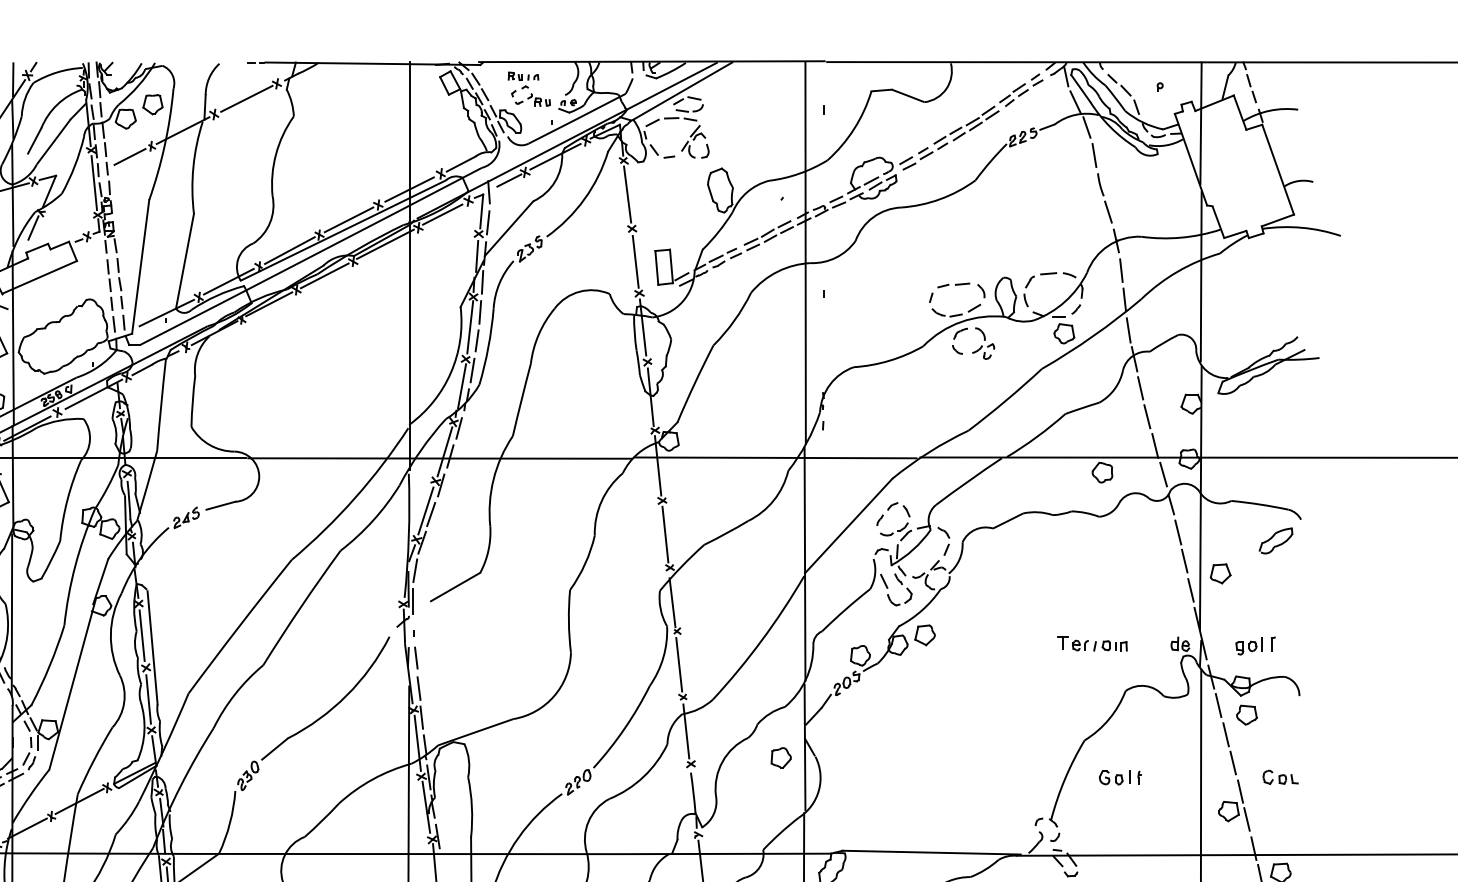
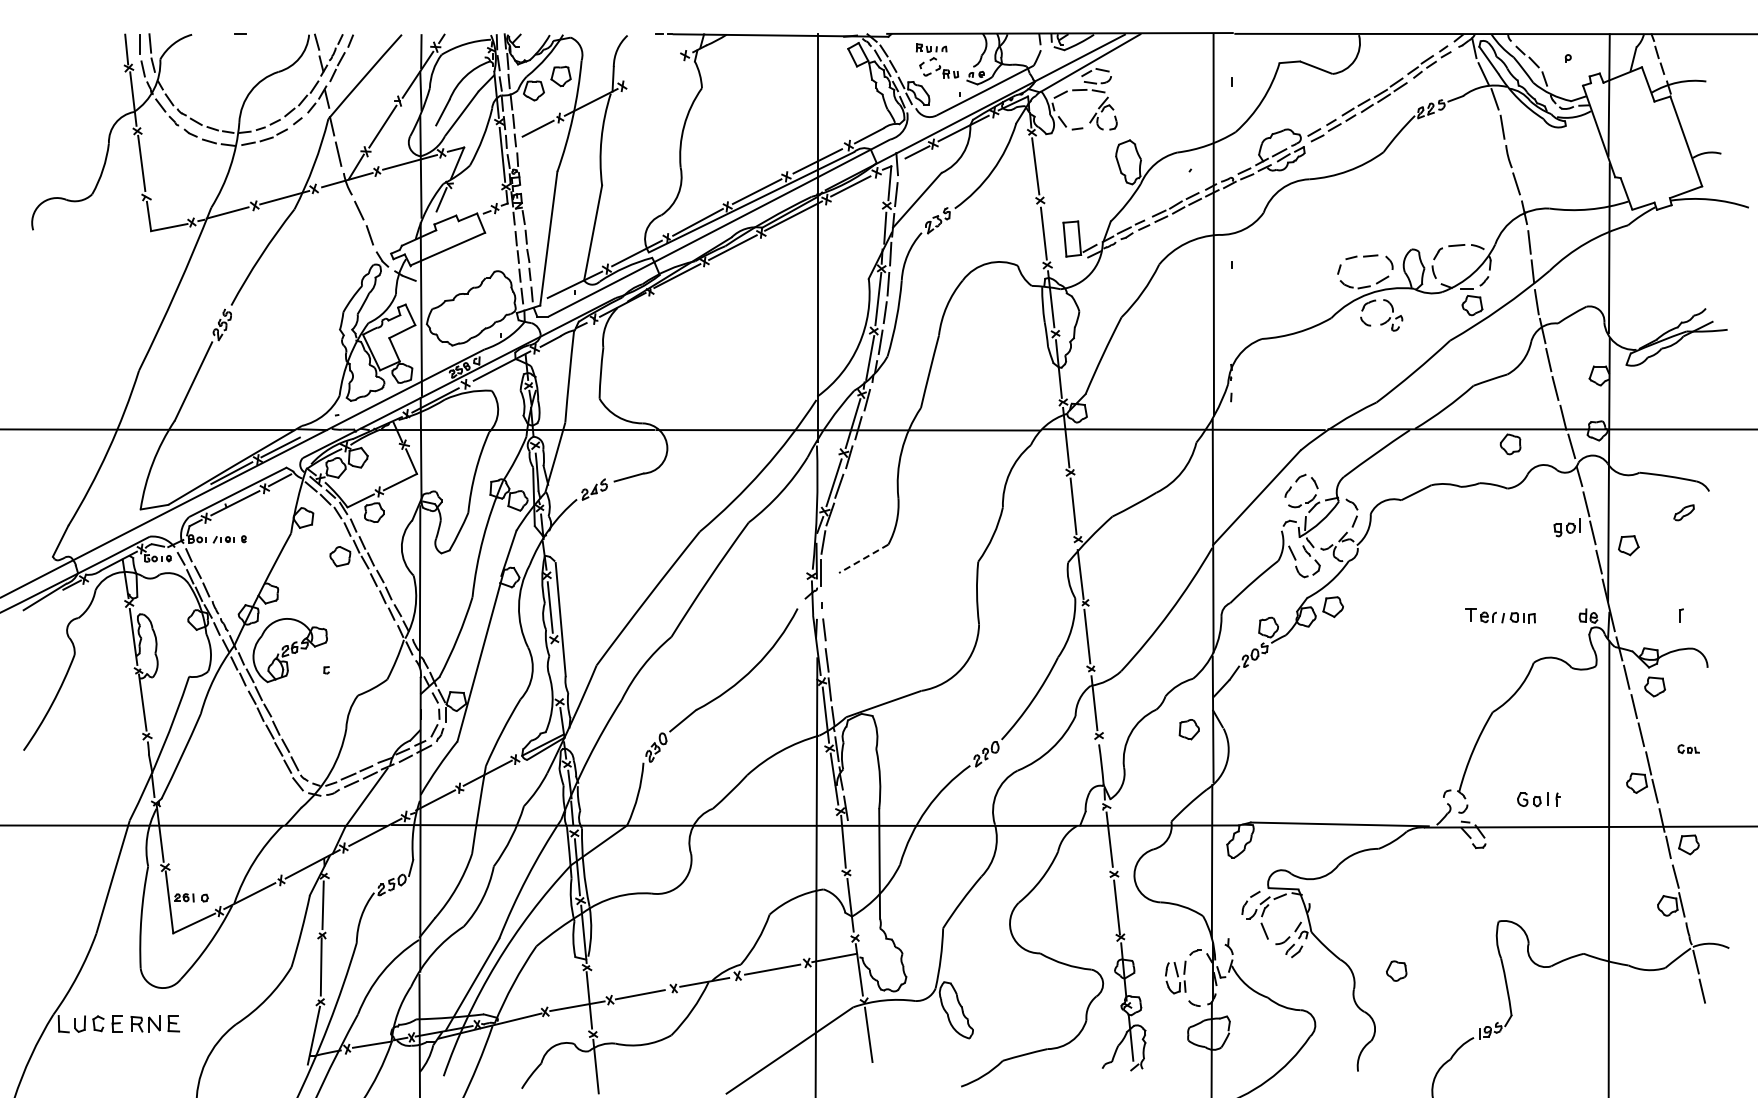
line: (246, 98) -> (654, 70), removed
part: (1275, 540) -> (1683, 512), size x0.6
line: (455, 587) -> (863, 559), solid -> dashed
part: (1248, 645) -> (1566, 527), moved
line: (148, 699) -> (556, 671), removed
part: (1280, 776) -> (1688, 748), size x0.6
part: (1120, 777) -> (1538, 799), moved

